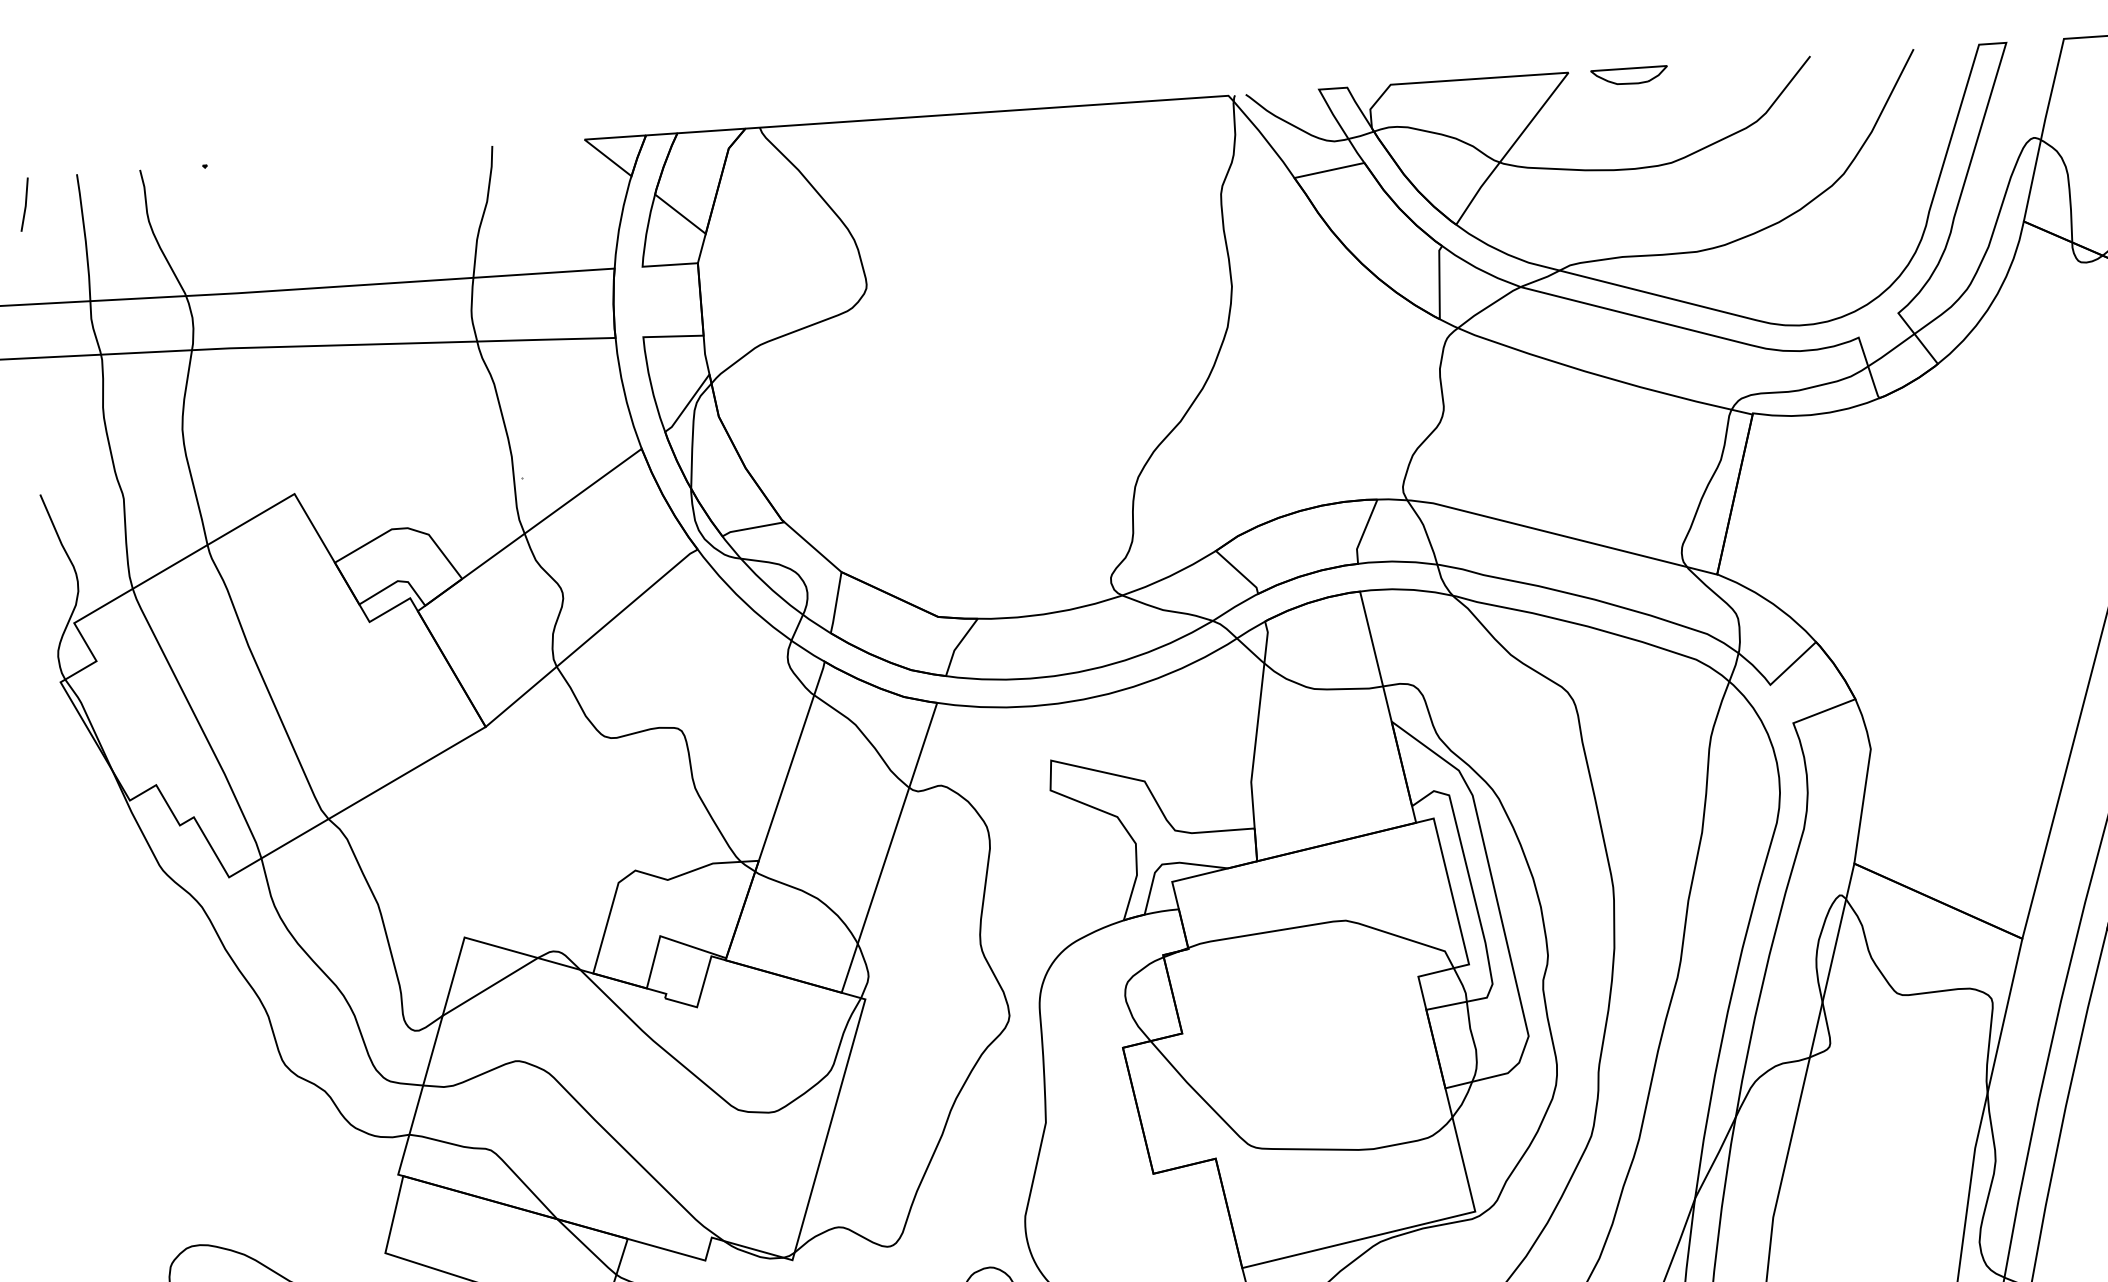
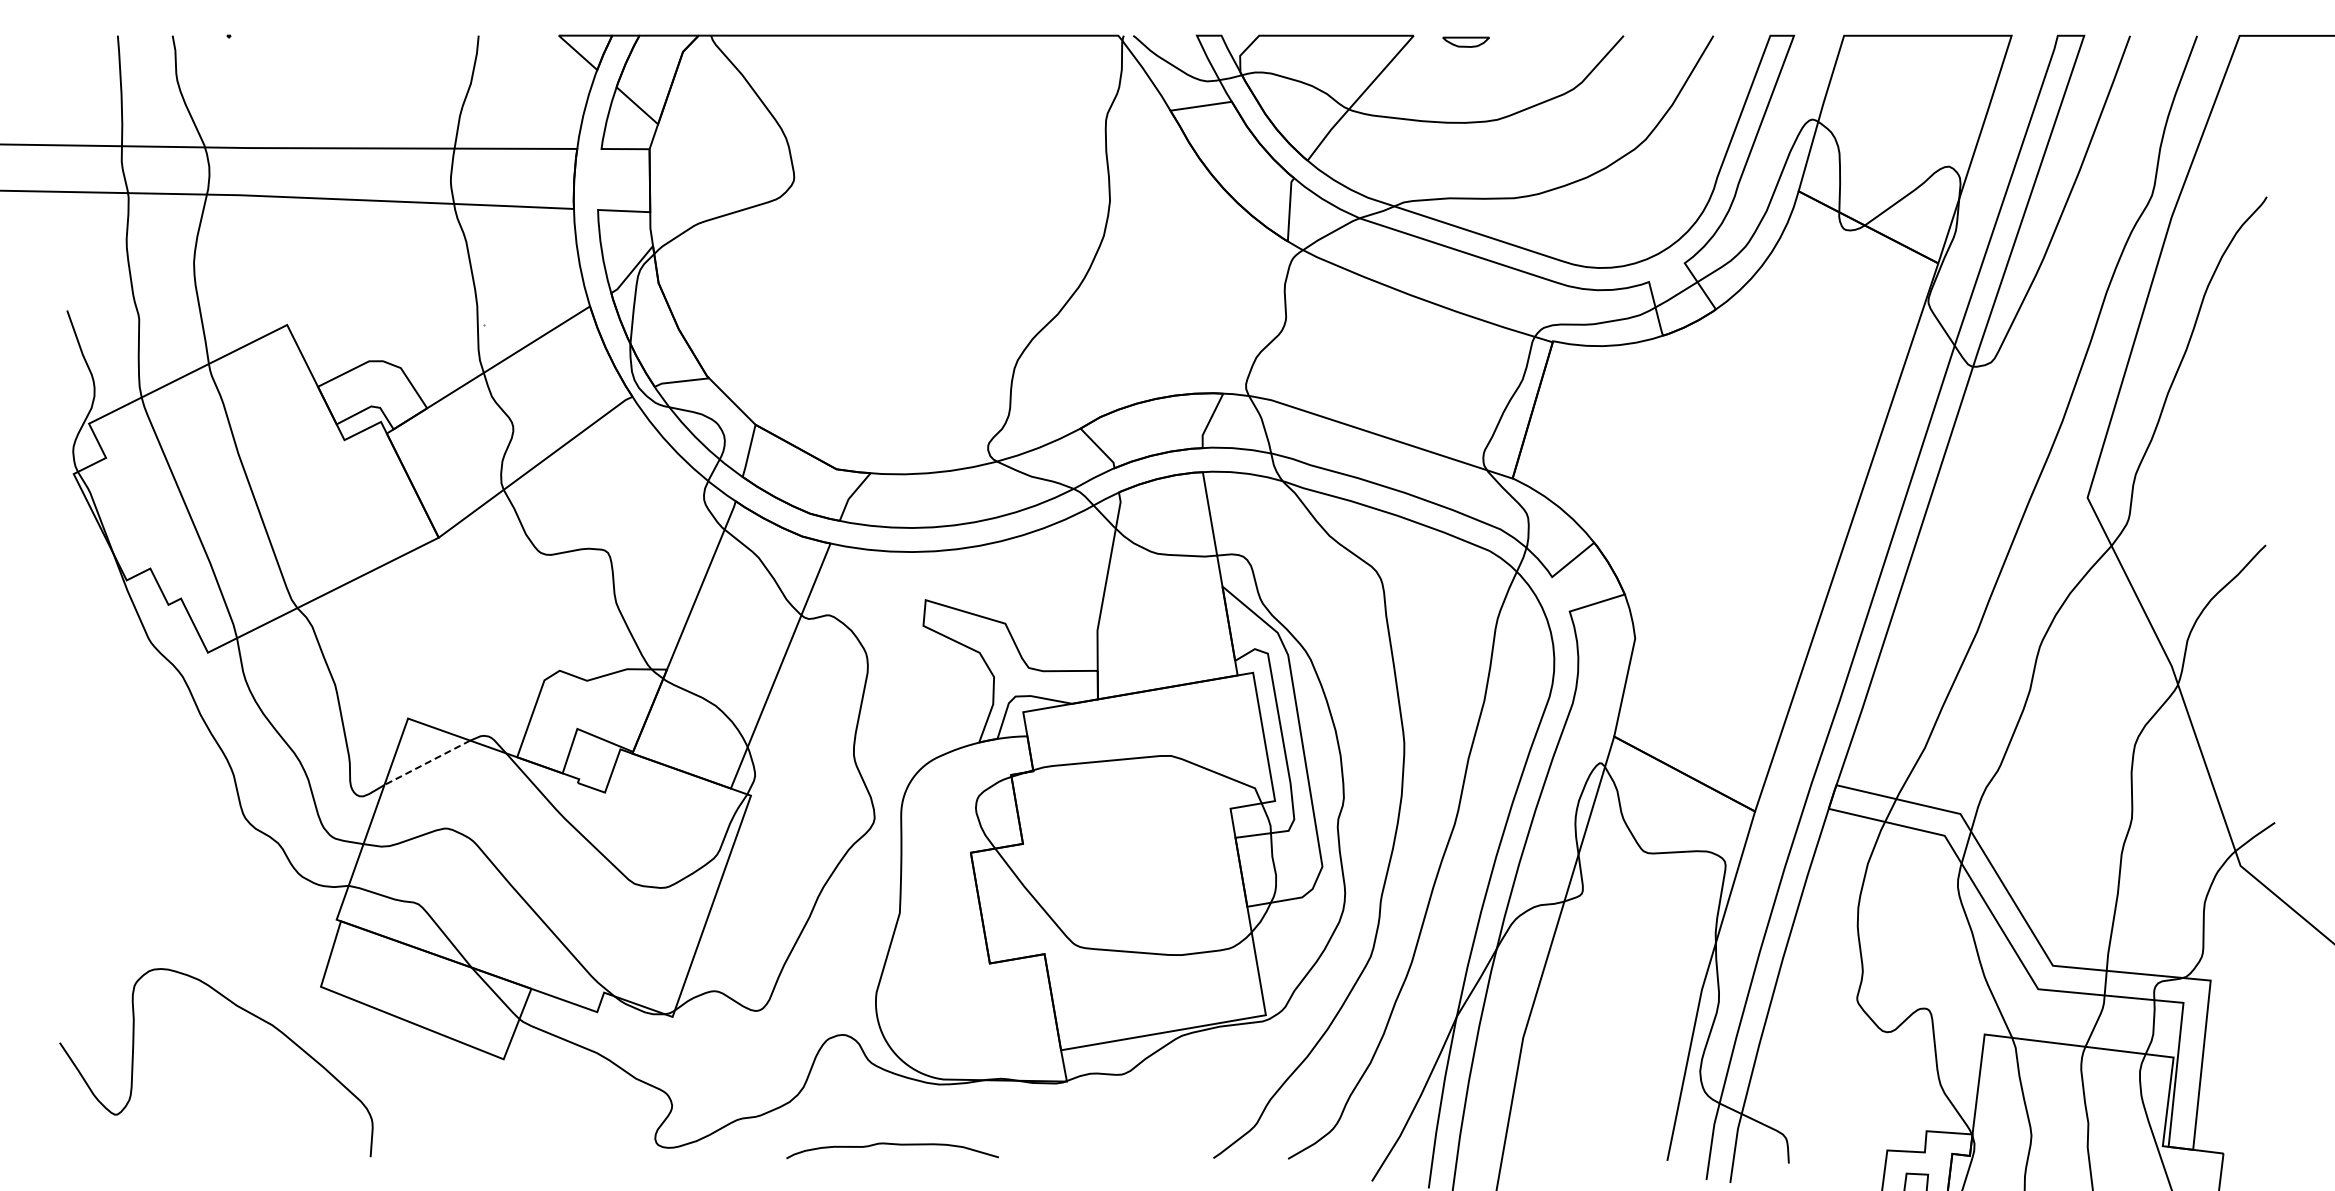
part: (1628, 75) -> (1465, 41), size x0.7
line: (25, 204) -> (71, 58), removed
line: (489, 987) -> (426, 763), solid -> dashed

